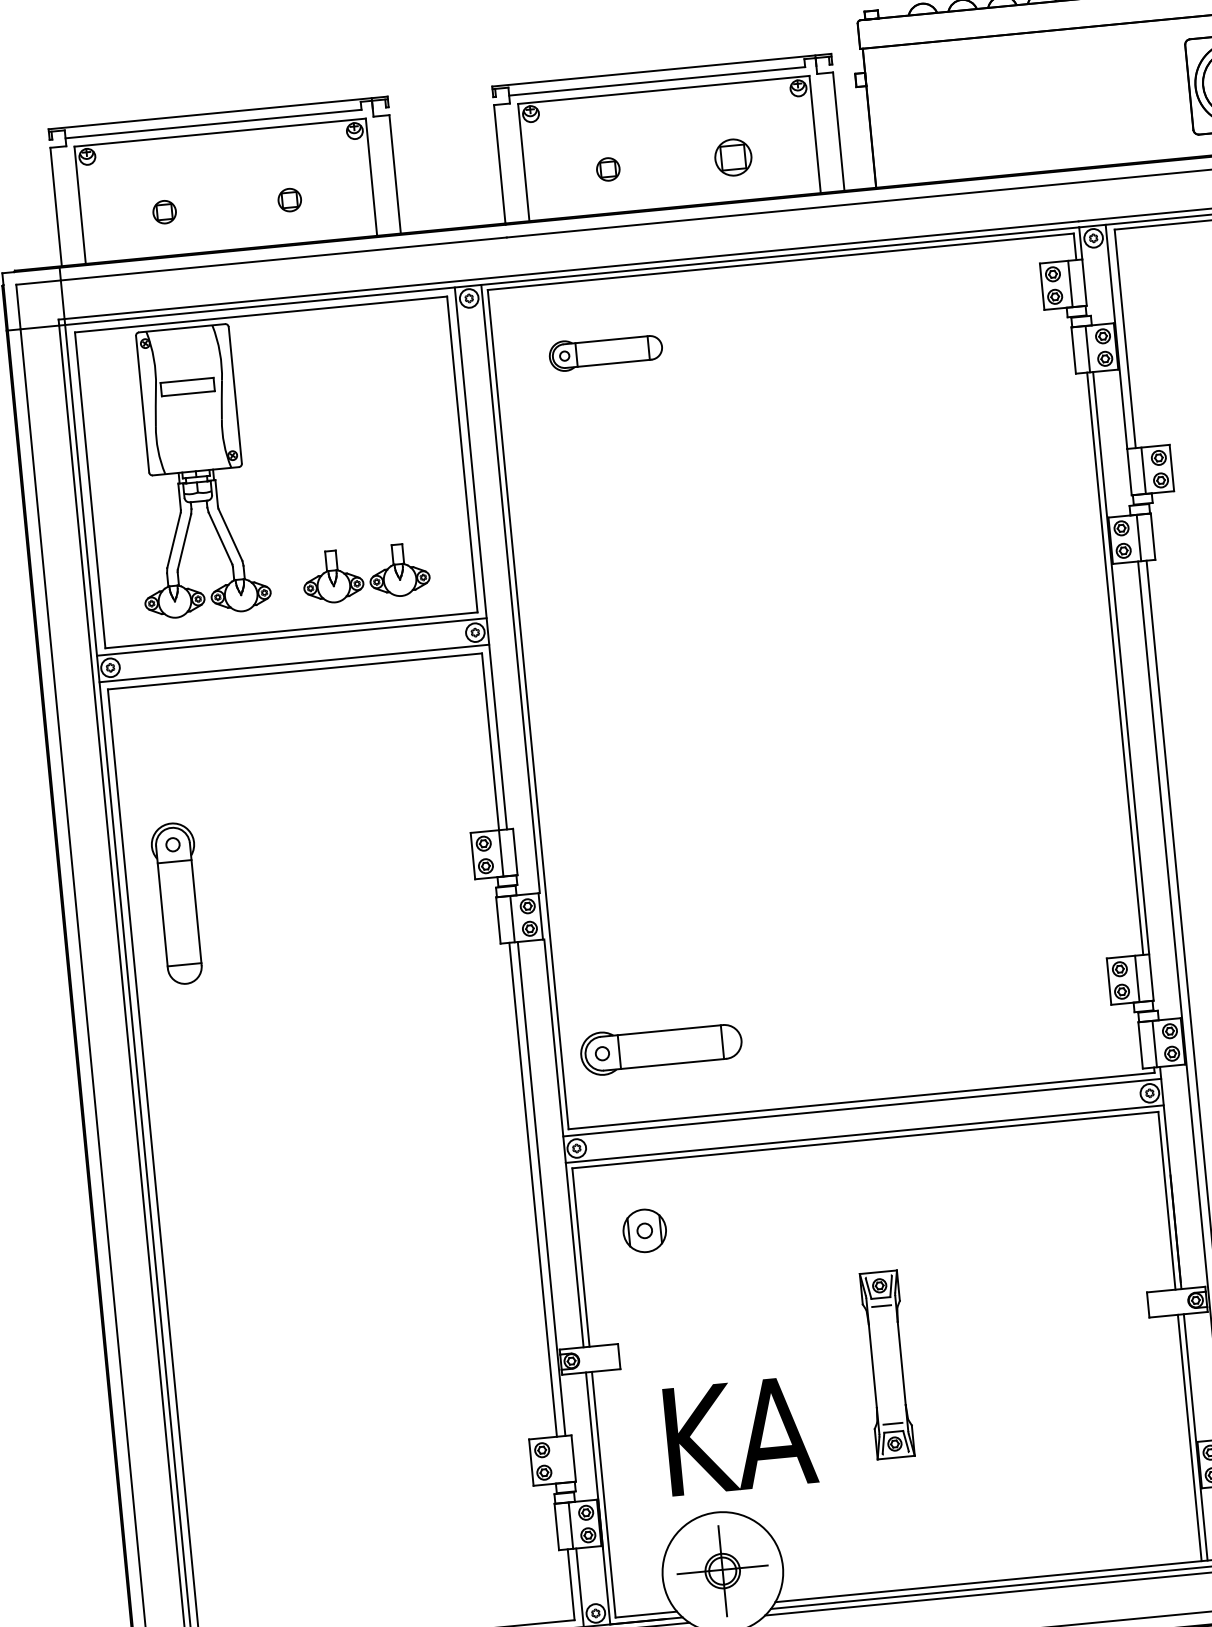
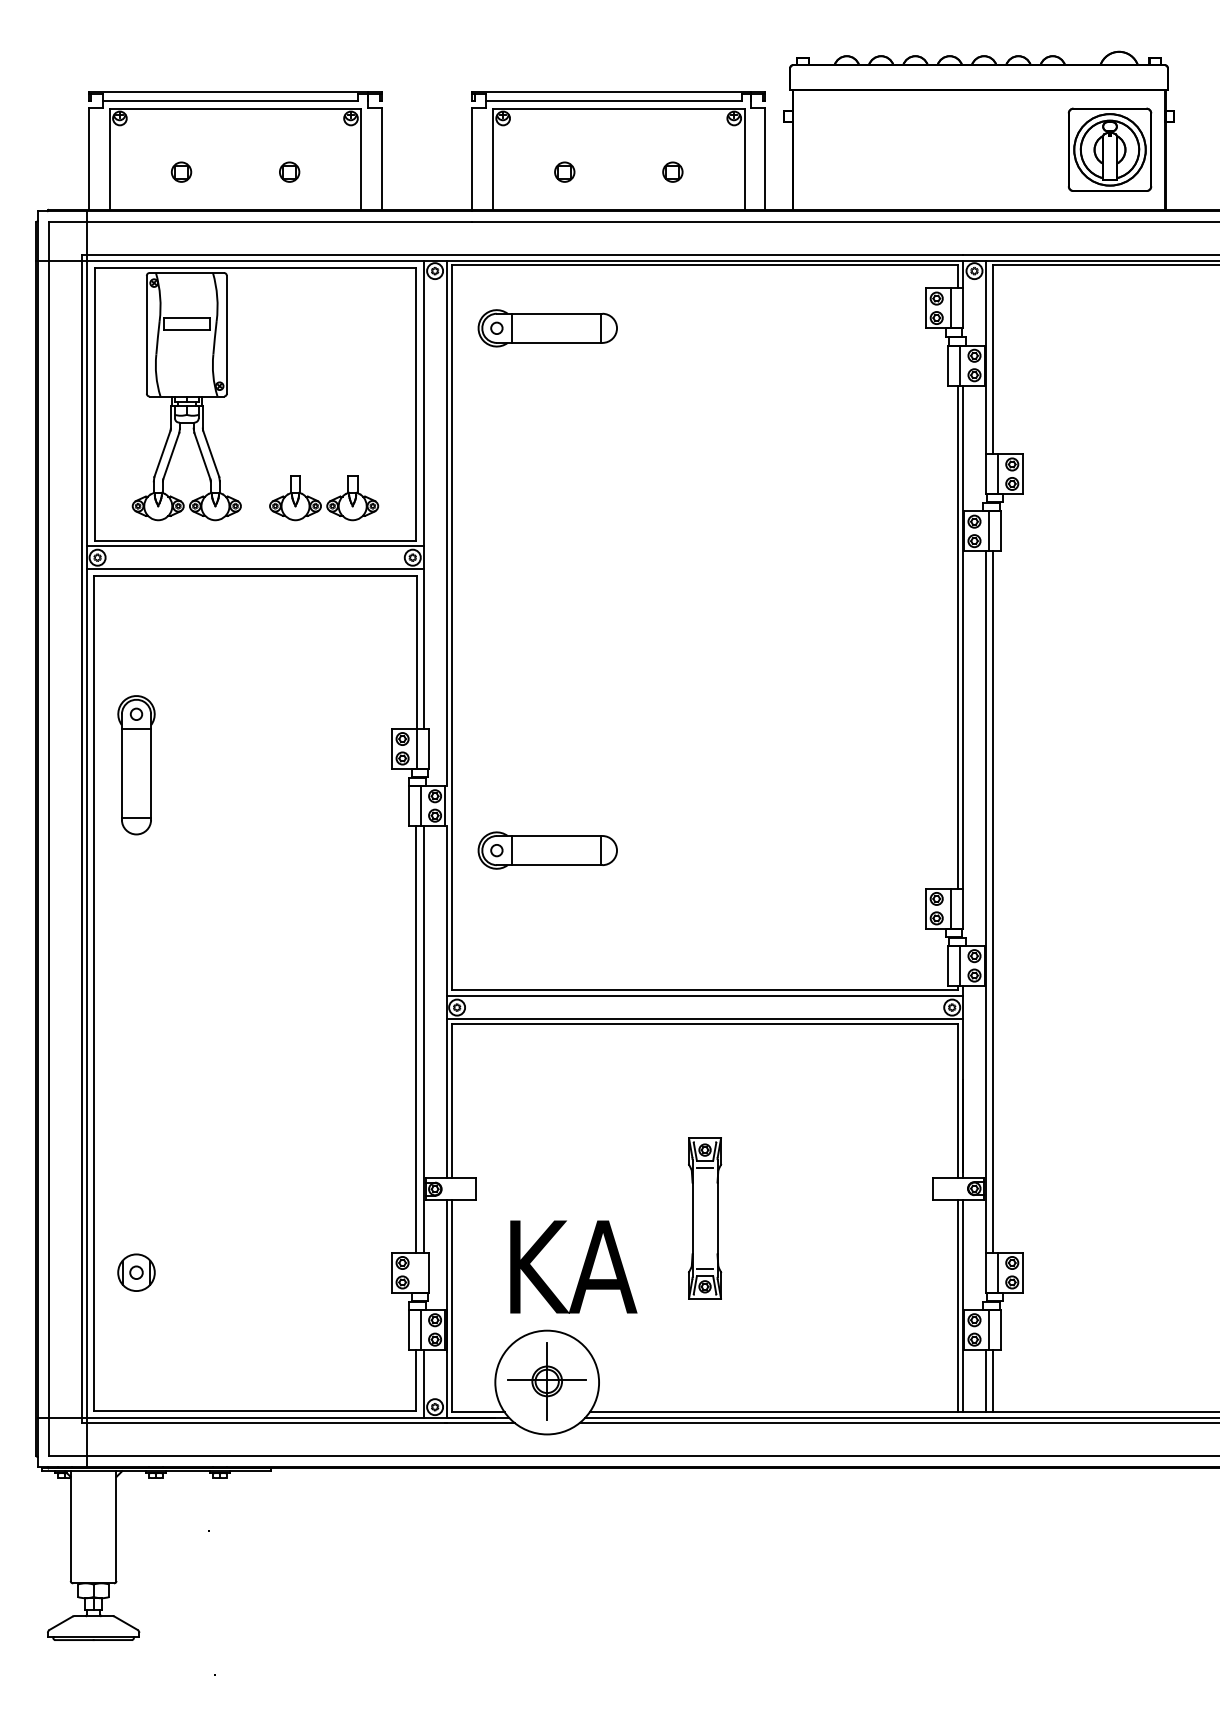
part: (732, 156) -> (672, 171), size x0.62
part: (605, 352) -> (547, 328), size x1.43
part: (661, 1047) -> (547, 850), moved
part: (644, 1230) -> (136, 1272), moved

